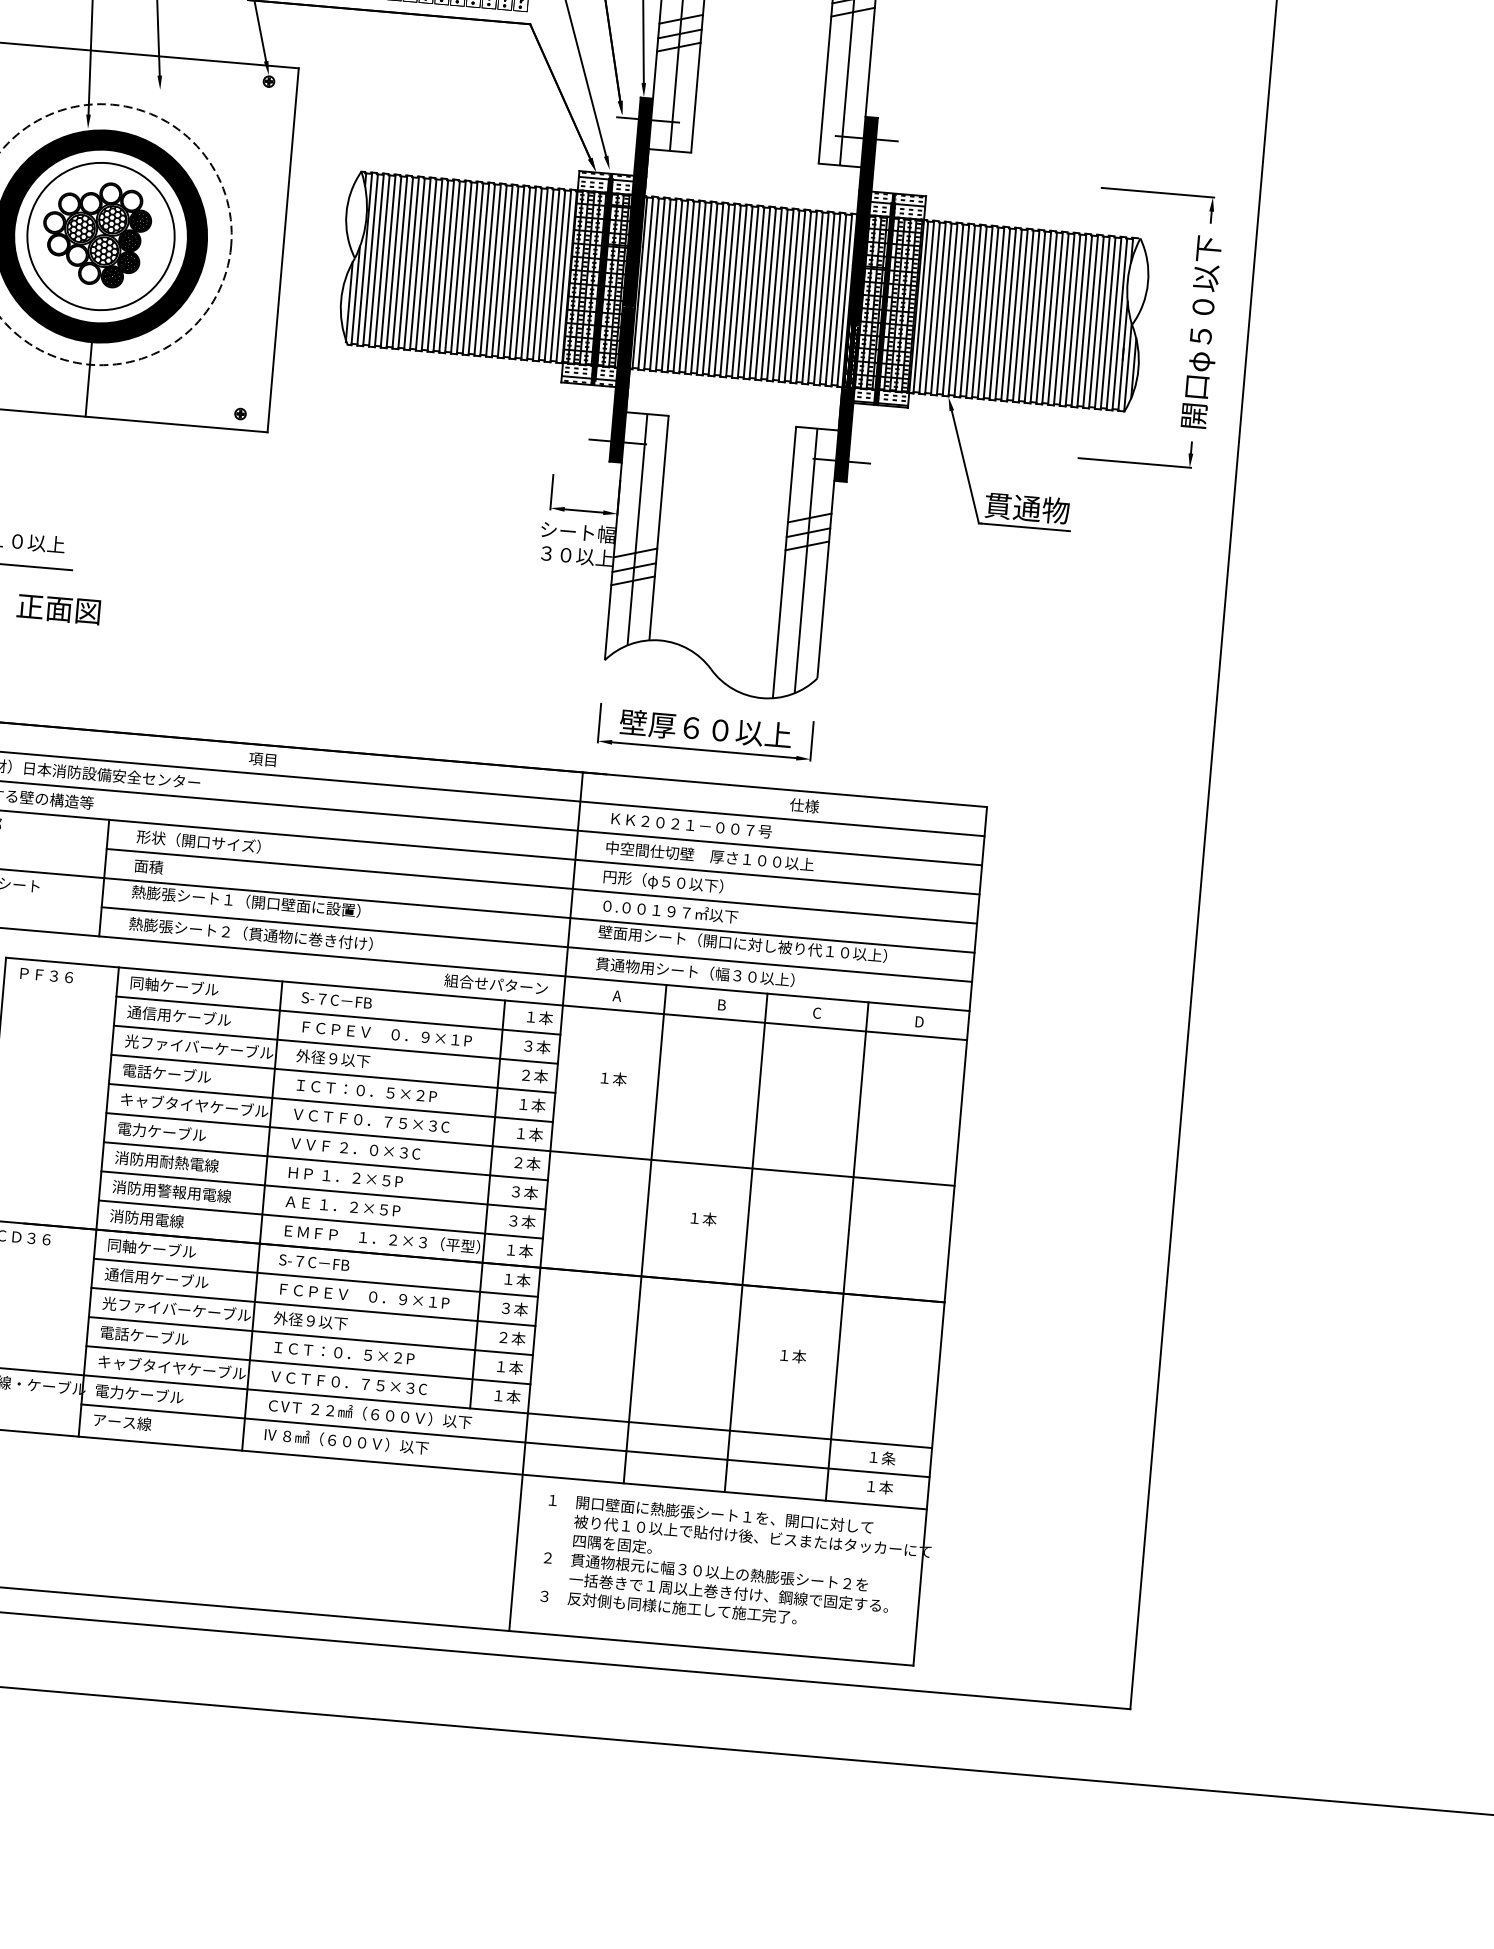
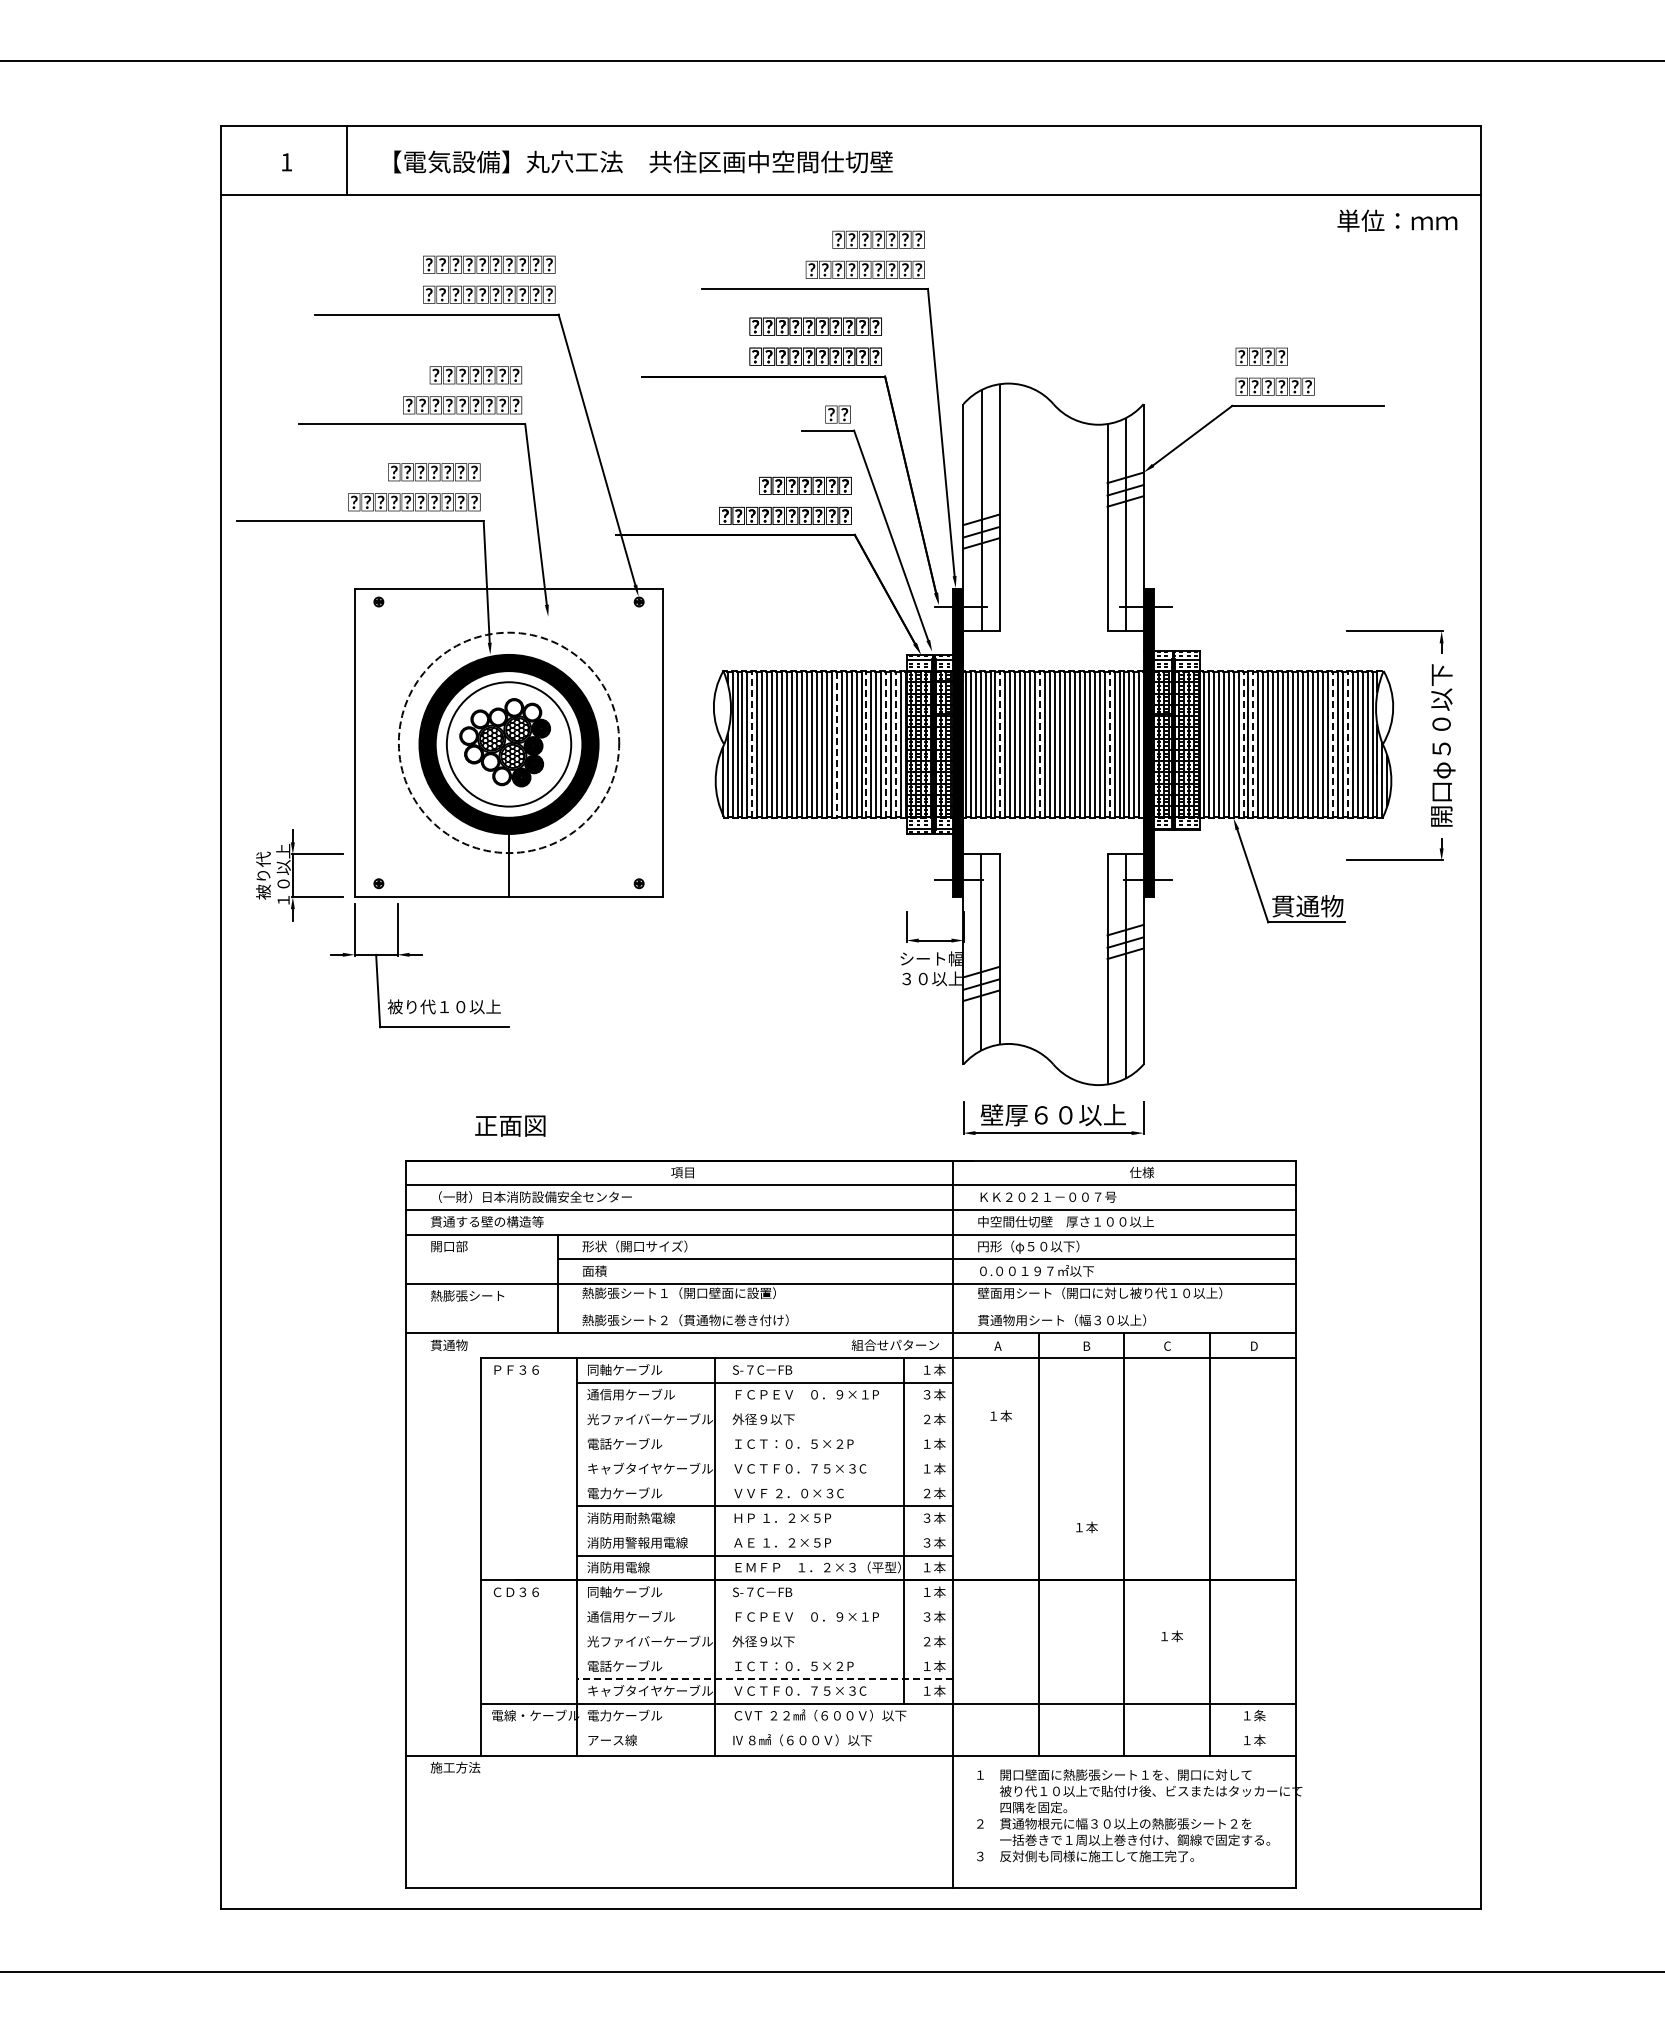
line: (388, 260) -> (752, 743), solid -> dashed
line: (487, 269) -> (836, 744), solid -> dashed
line: (522, 272) -> (866, 744), solid -> dashed
line: (546, 274) -> (886, 744), solid -> dashed
line: (558, 275) -> (896, 744), solid -> dashed
line: (681, 285) -> (1000, 743), solid -> dashed
line: (728, 289) -> (1040, 743), solid -> dashed
line: (809, 296) -> (1109, 743), solid -> dashed
line: (967, 310) -> (1243, 744), solid -> dashed
line: (979, 311) -> (1253, 744), solid -> dashed
line: (1072, 319) -> (1332, 744), solid -> dashed
line: (1090, 320) -> (1347, 743), solid -> dashed
text: (58, 608) -> (510, 1125), moved
line: (536, 944) -> (926, 1308), removed
line: (335, 1044) -> (764, 1407), removed
line: (332, 1074) -> (764, 1432), removed
line: (330, 1102) -> (764, 1456), removed
line: (529, 1149) -> (935, 1481), removed
line: (322, 1189) -> (764, 1530), removed
line: (315, 1277) -> (764, 1604), removed
line: (312, 1306) -> (764, 1629), removed
line: (310, 1336) -> (764, 1654), removed
line: (307, 1365) -> (764, 1679), solid -> dashed
line: (504, 1440) -> (935, 1728), removed

